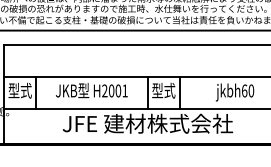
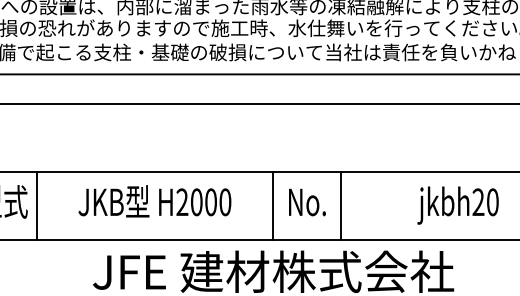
text: (124, 90) -> (224, 201), H2001 -> H2000
text: (163, 90) -> (306, 201), 型式 -> No.
text: (244, 90) -> (478, 201), jkbh60 -> jkbh20

